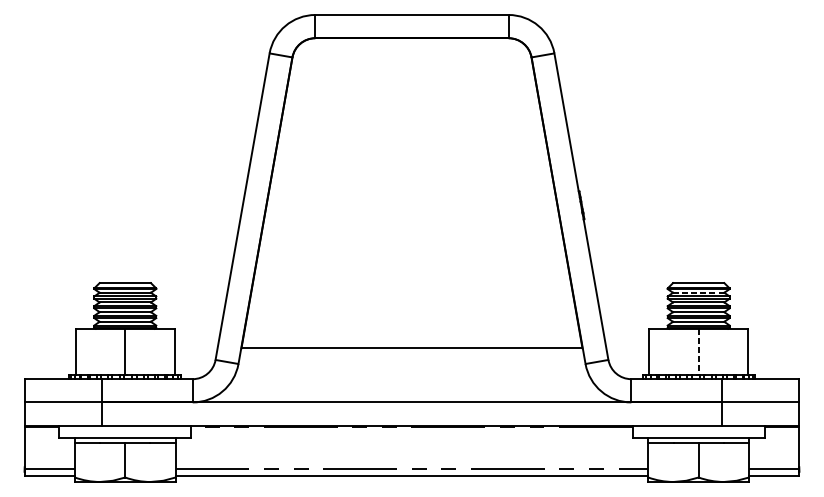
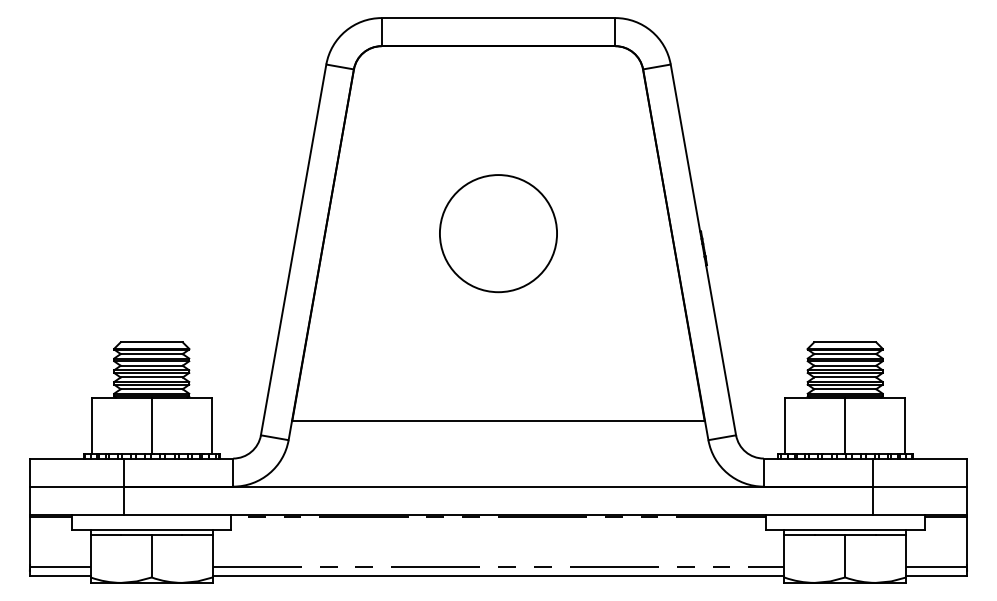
circle: (412, 193) -> (498, 233), added
line: (698, 293) -> (844, 354), dashed -> solid
line: (698, 352) -> (845, 426), dashed -> solid

